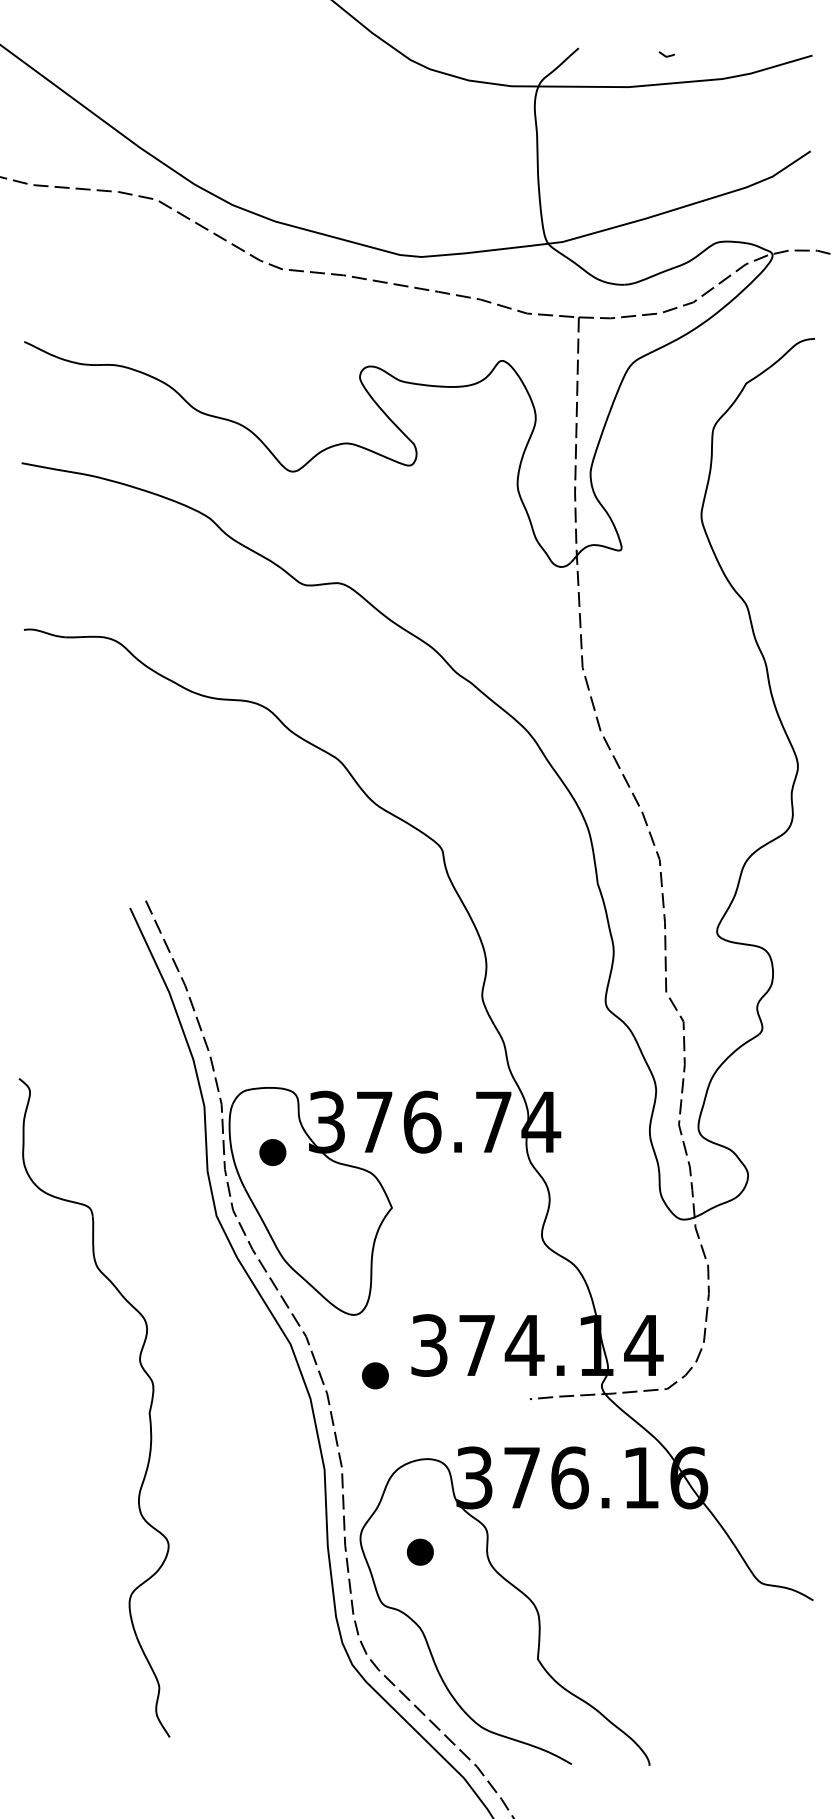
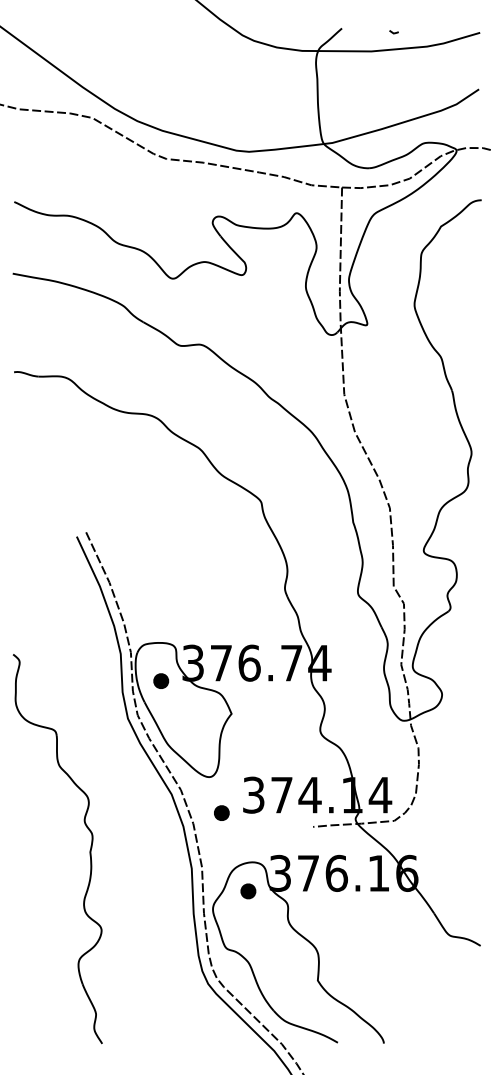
part: (148, 1410) -> (89, 850), moved
part: (420, 1552) -> (248, 891), moved

